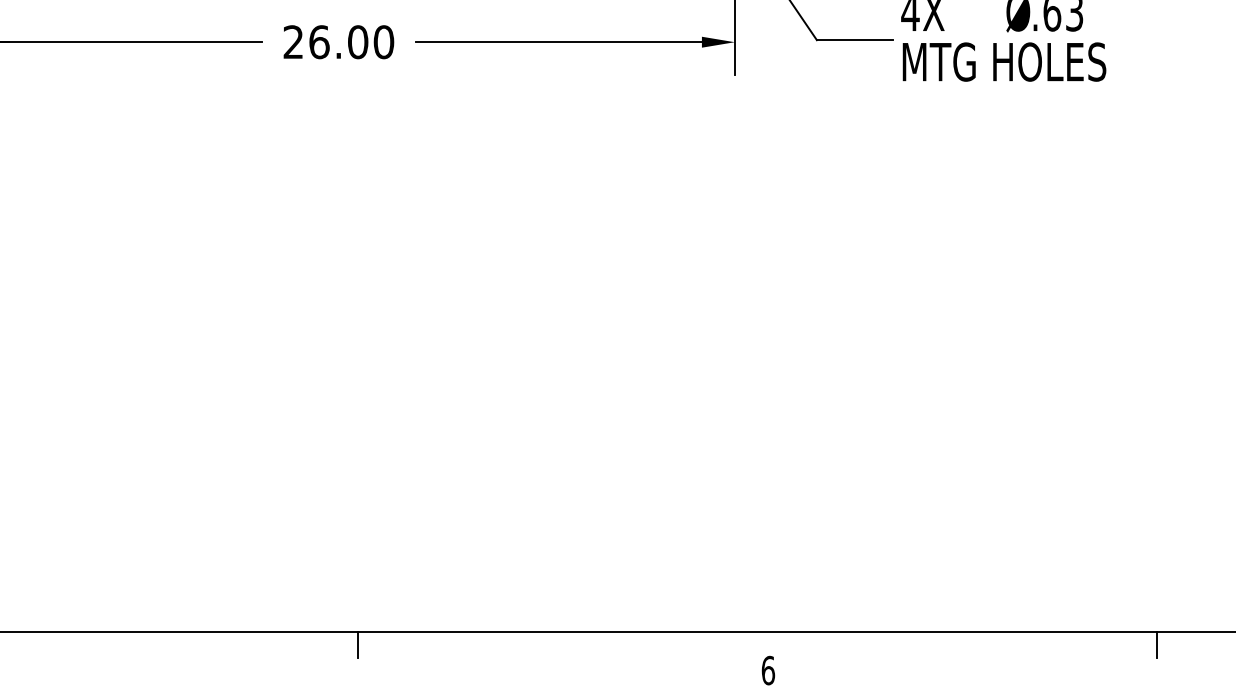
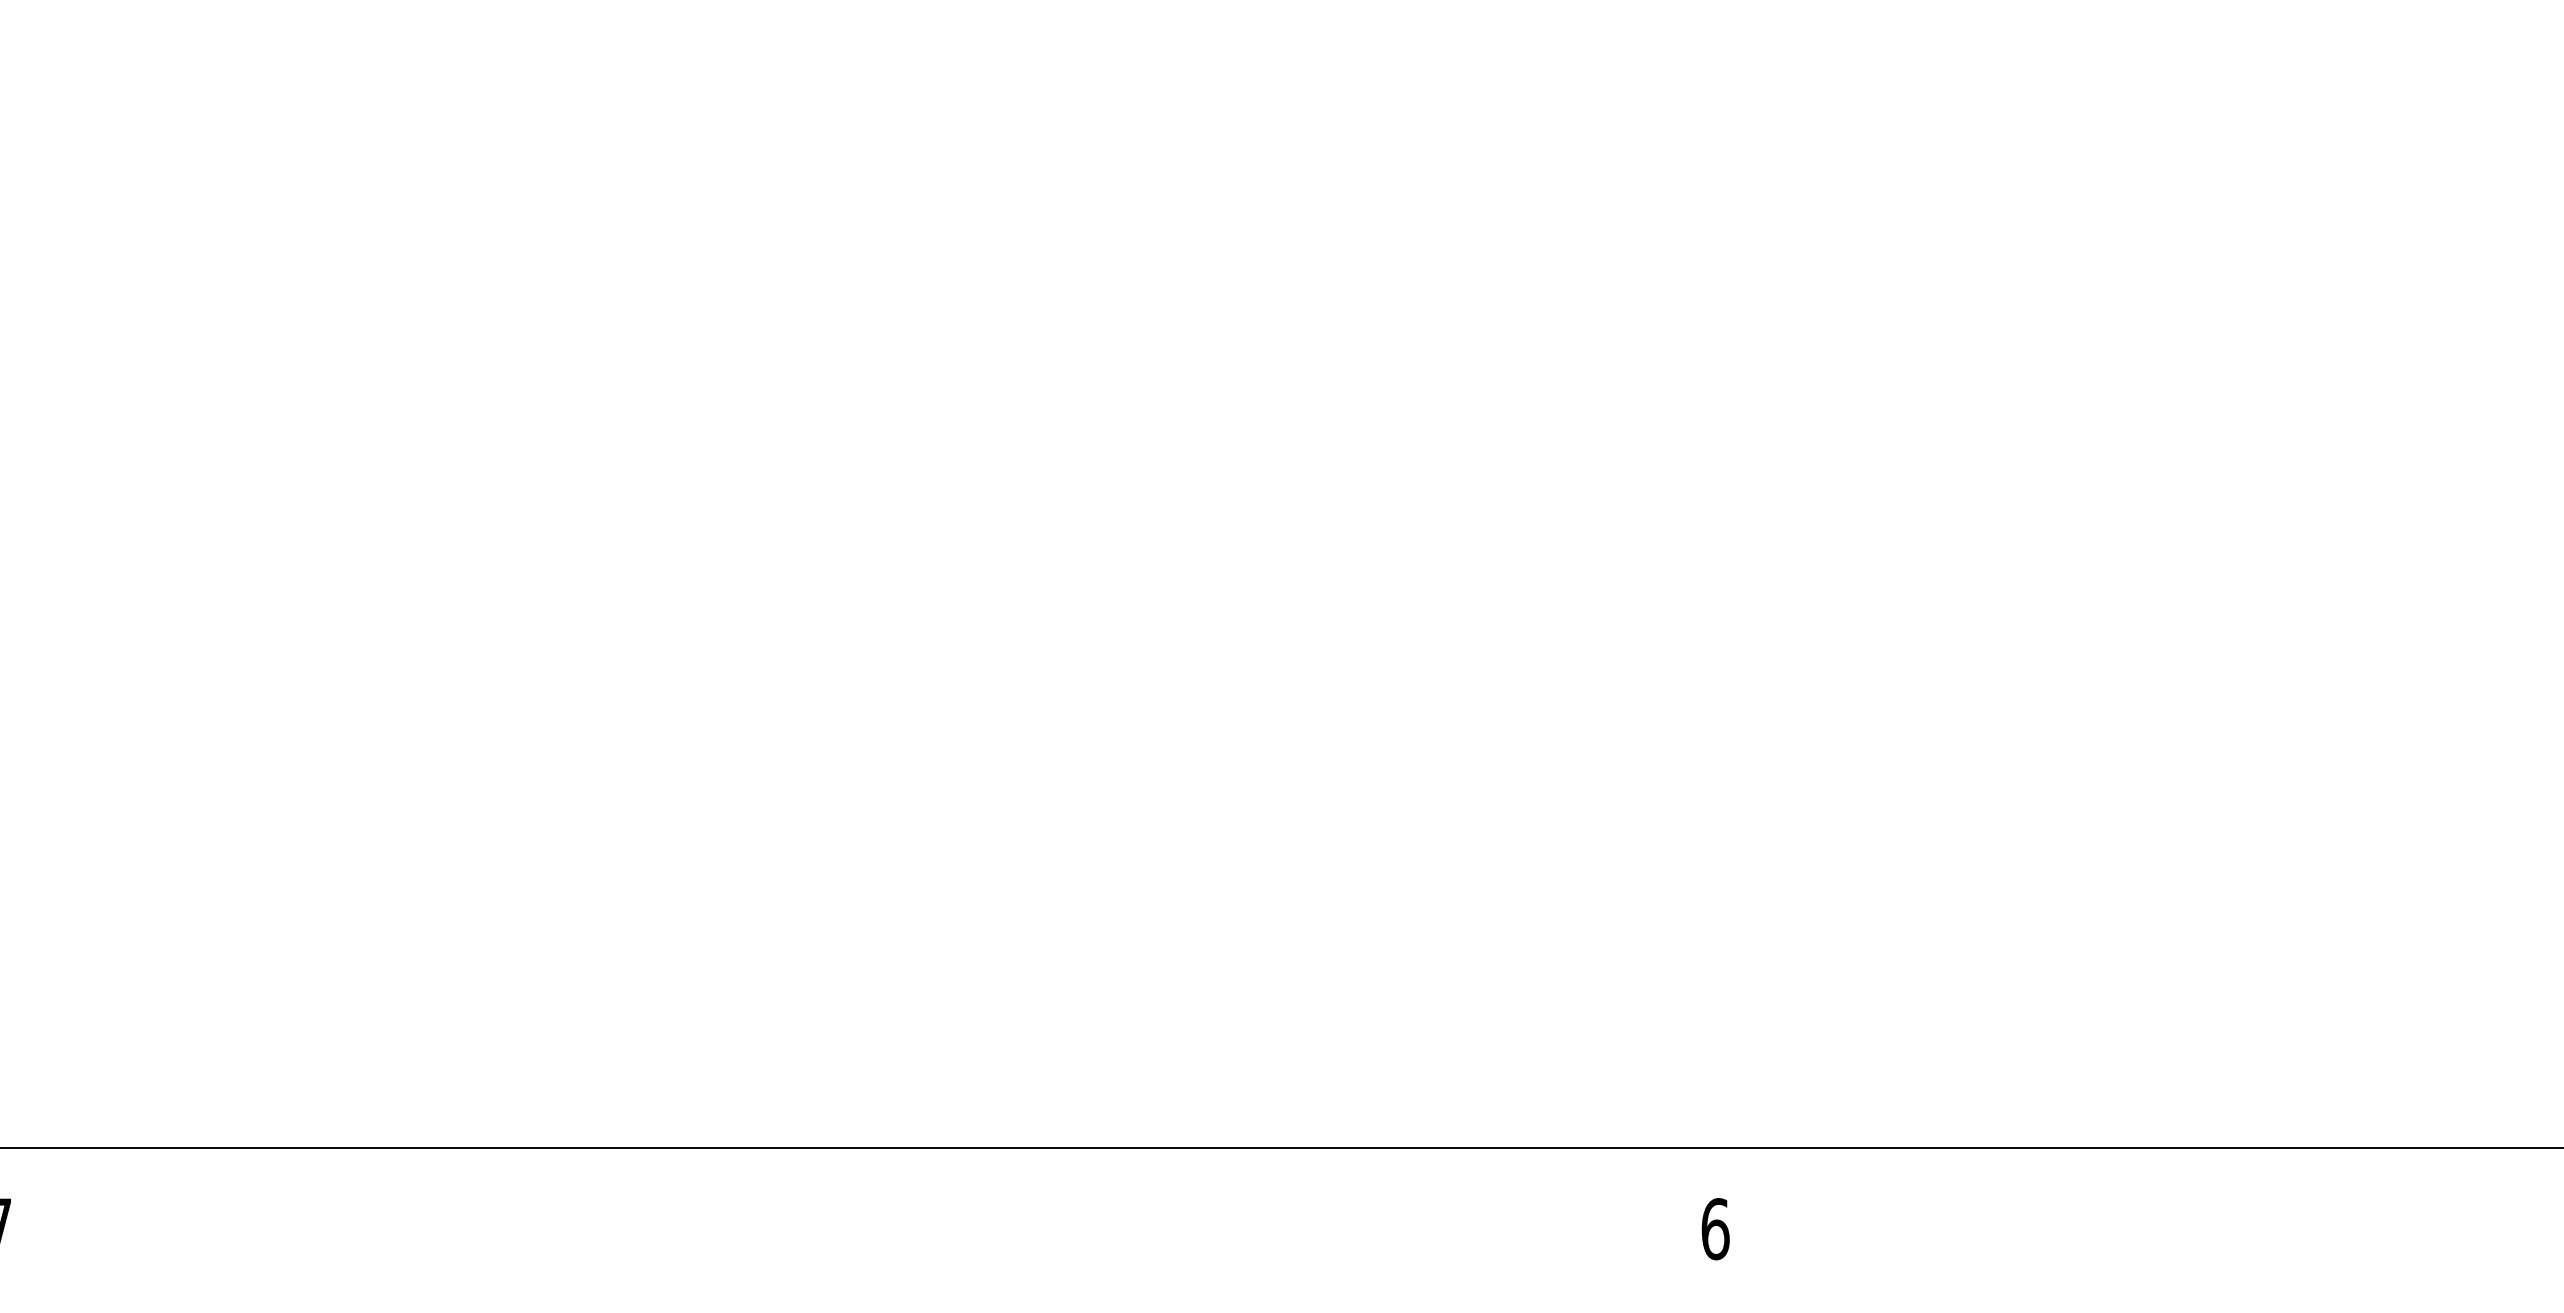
line: (357, 644) -> (849, 1174), removed
line: (1157, 644) -> (2535, 1174), removed

